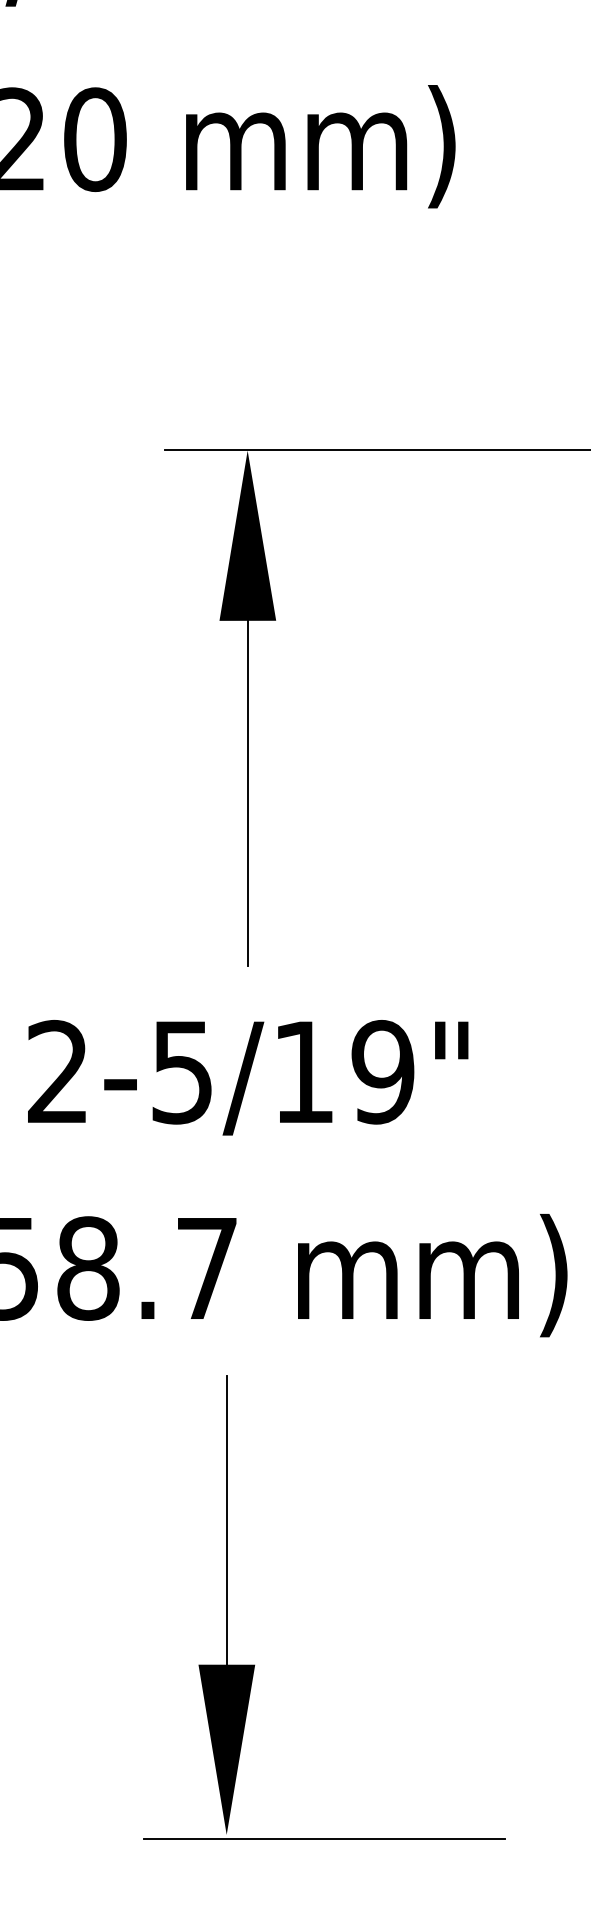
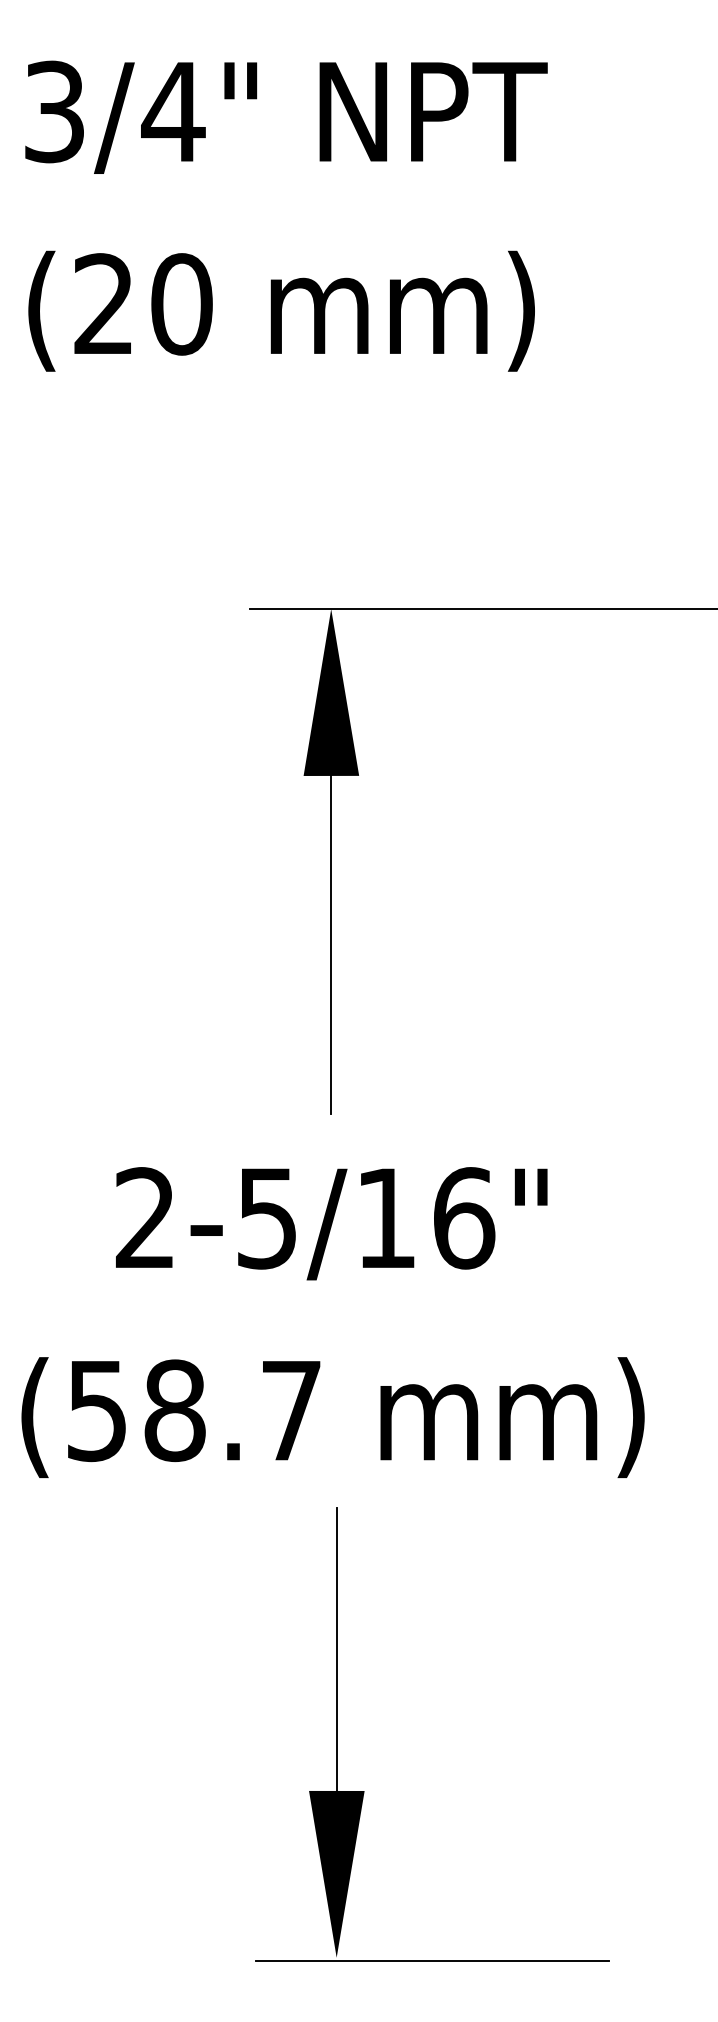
text: (383, 1072) -> (464, 1218), 2-5/19" -> 2-5/16"
part: (255, 1665) -> (364, 1791), moved

